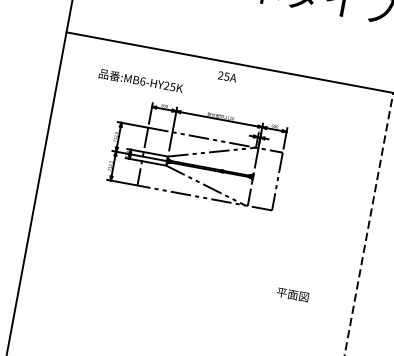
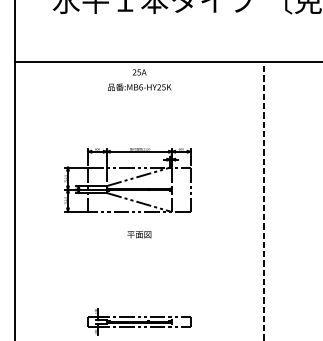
text: (140, 80) -> (139, 86), moved
part: (196, 154) -> (127, 180), moved
text: (293, 294) -> (139, 234), moved

